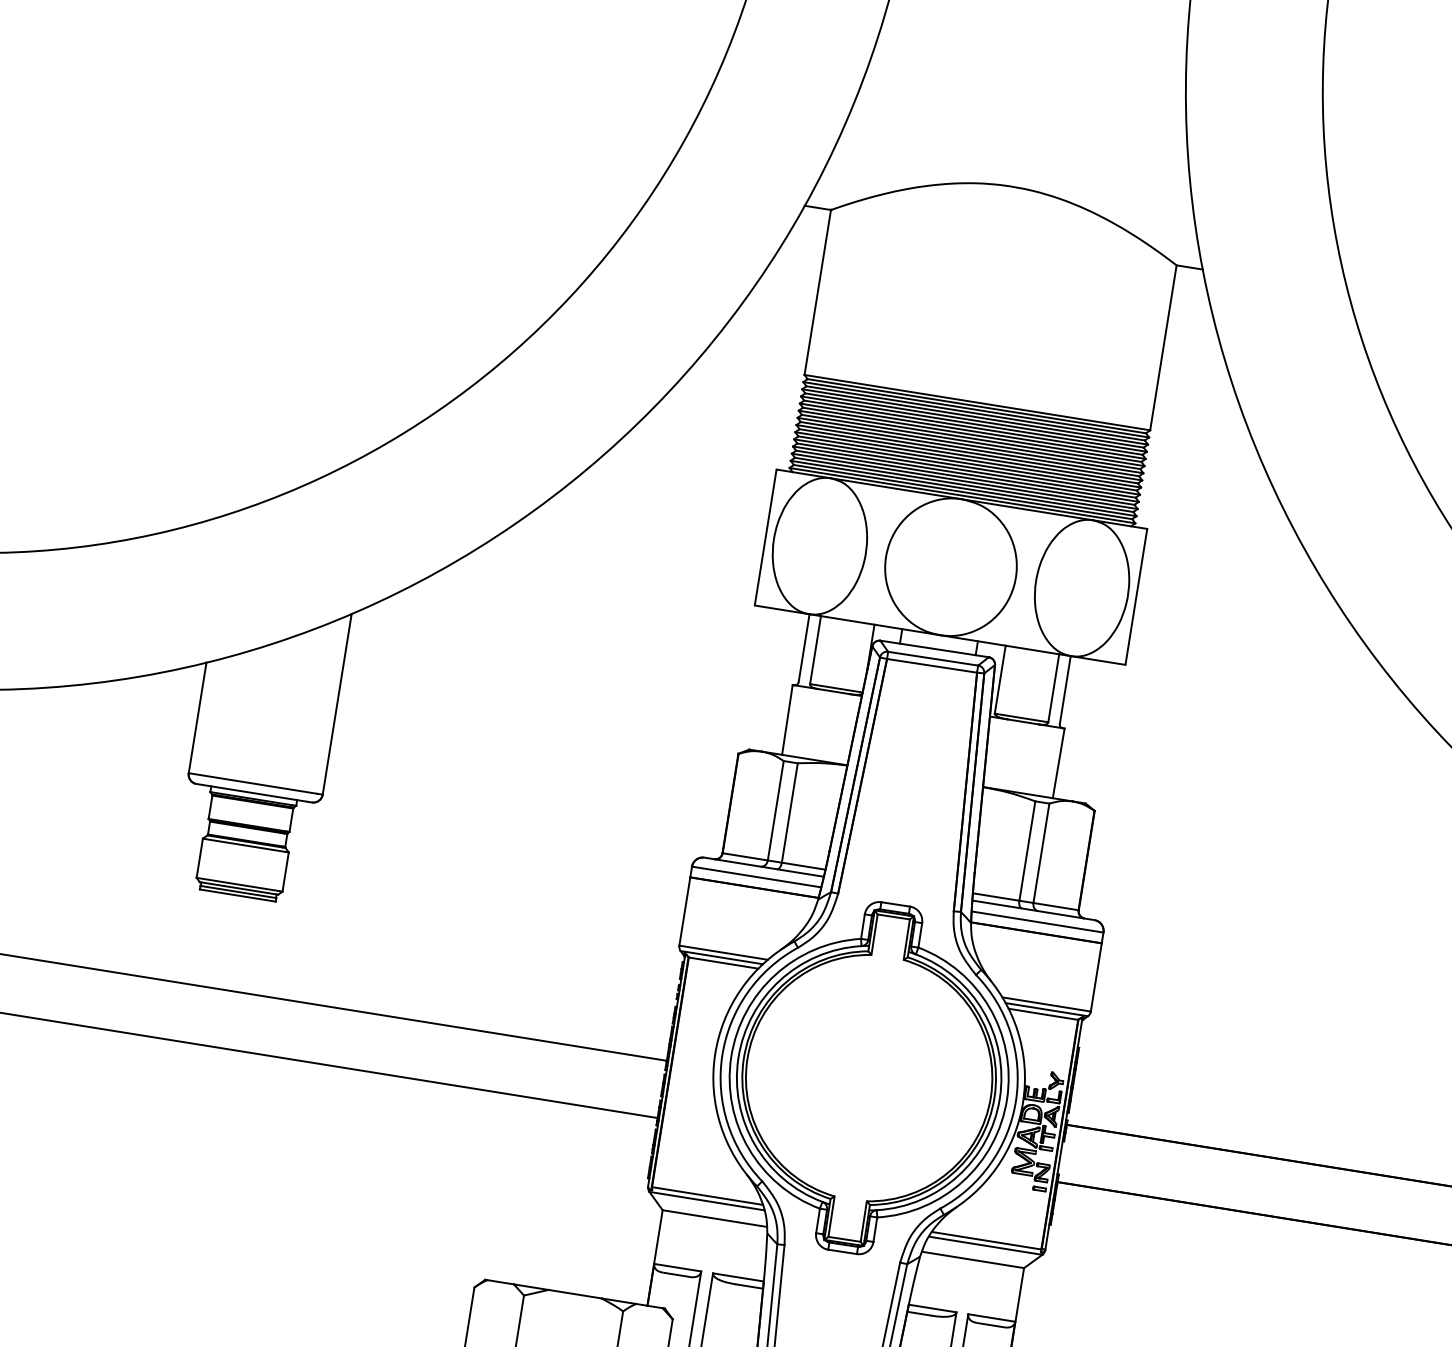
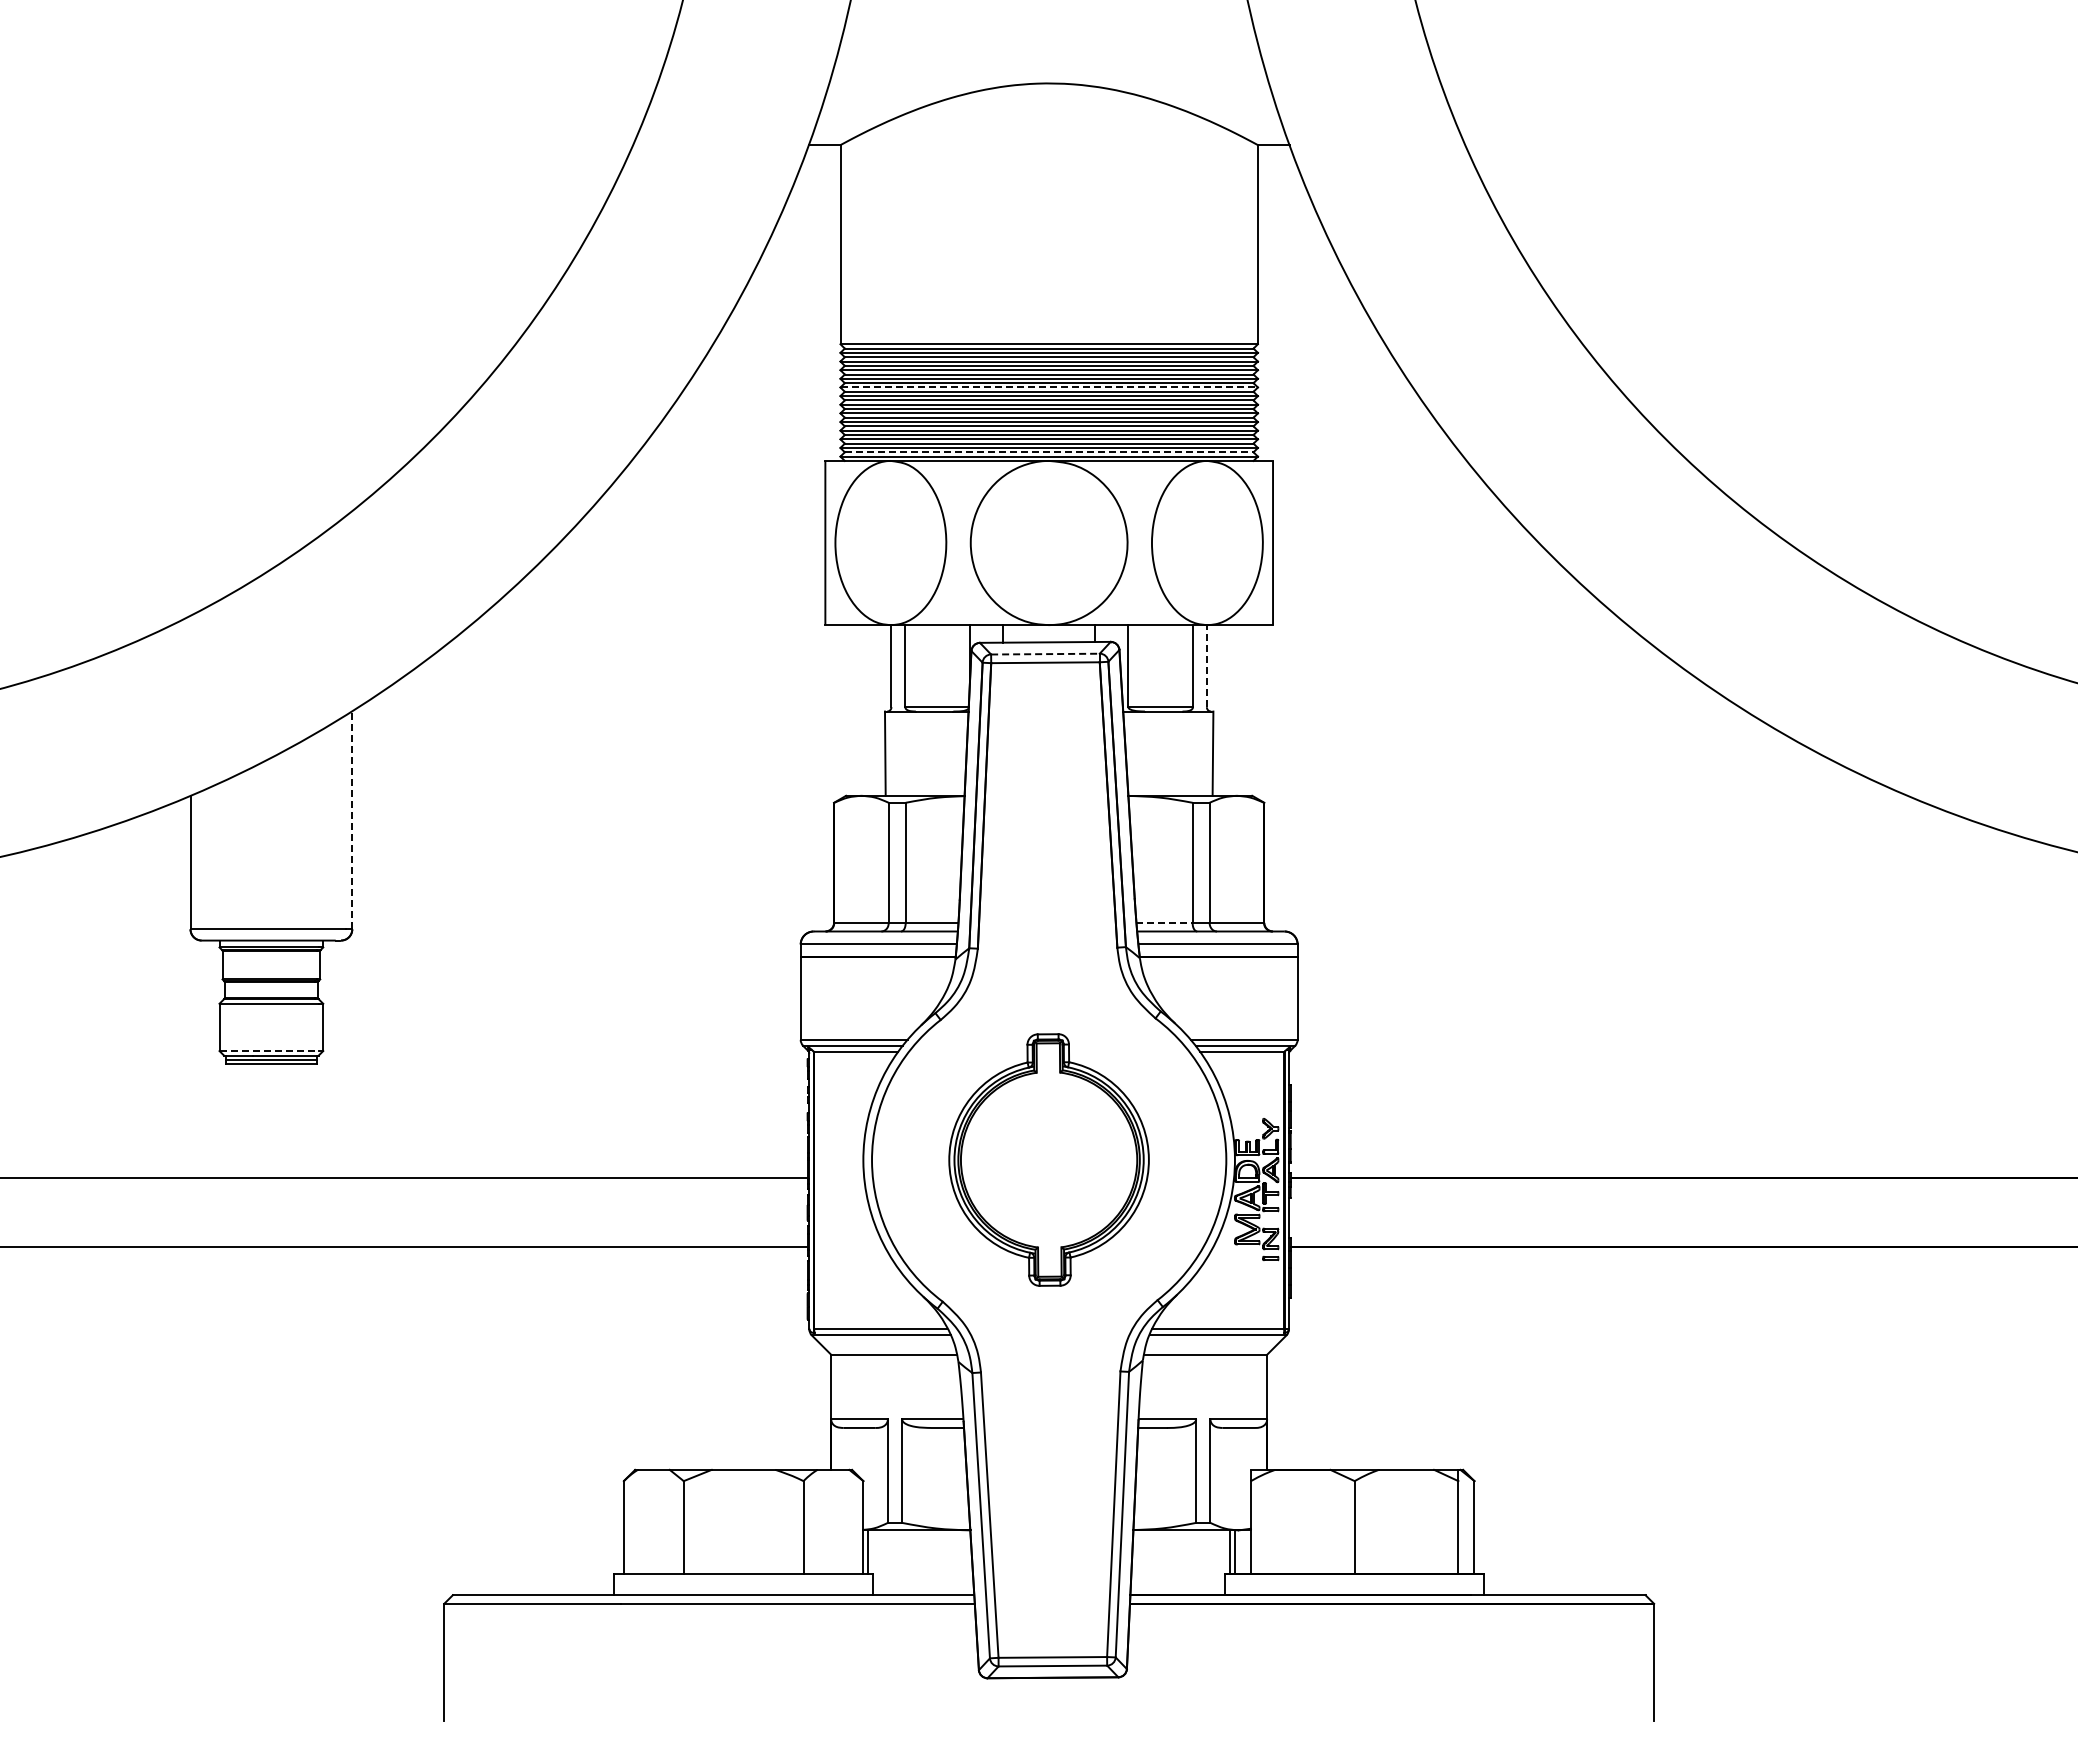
line: (971, 438) -> (1049, 387), solid -> dashed
line: (963, 492) -> (1049, 452), solid -> dashed
line: (933, 659) -> (1045, 654), solid -> dashed
line: (1065, 689) -> (1206, 665), solid -> dashed
line: (337, 703) -> (352, 819), solid -> dashed
line: (237, 884) -> (269, 1051), solid -> dashed
line: (997, 896) -> (1165, 922), solid -> dashed
part: (868, 1077) -> (1048, 1159), size x0.6

